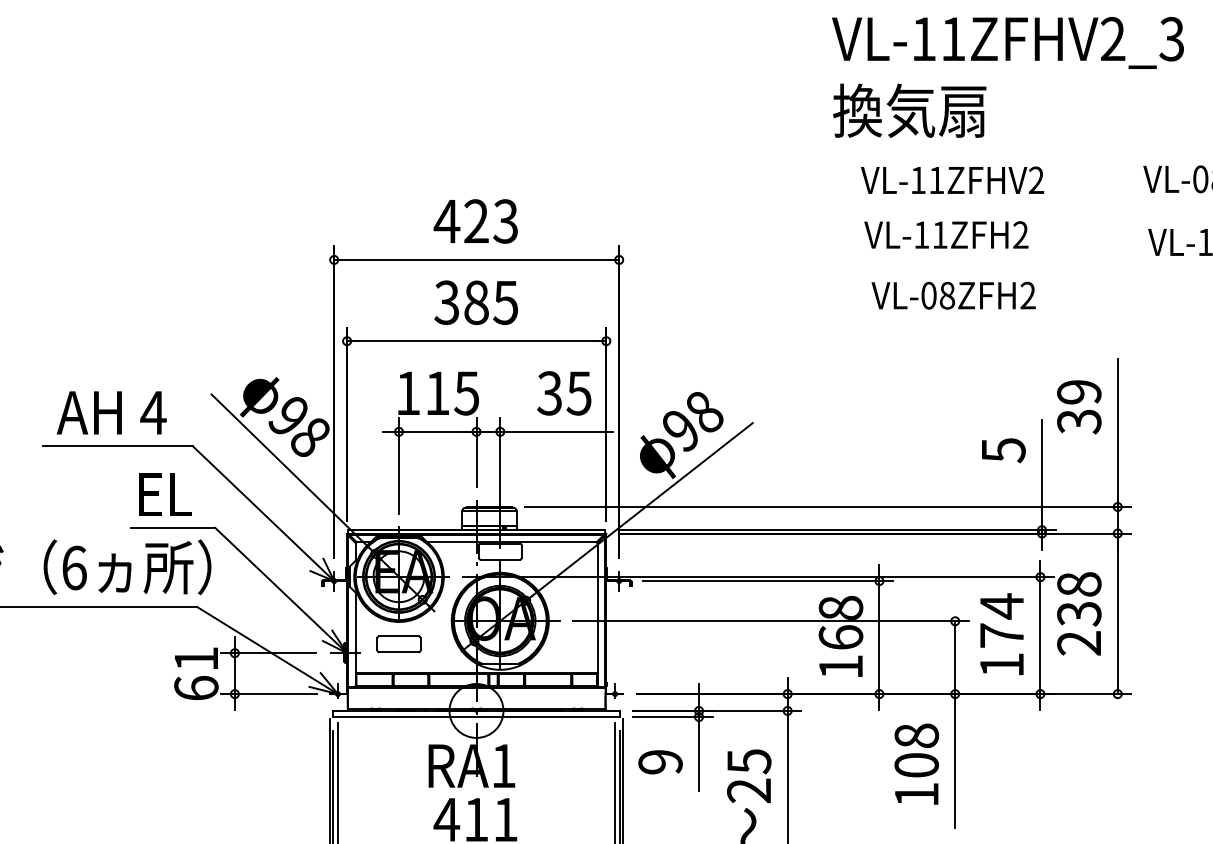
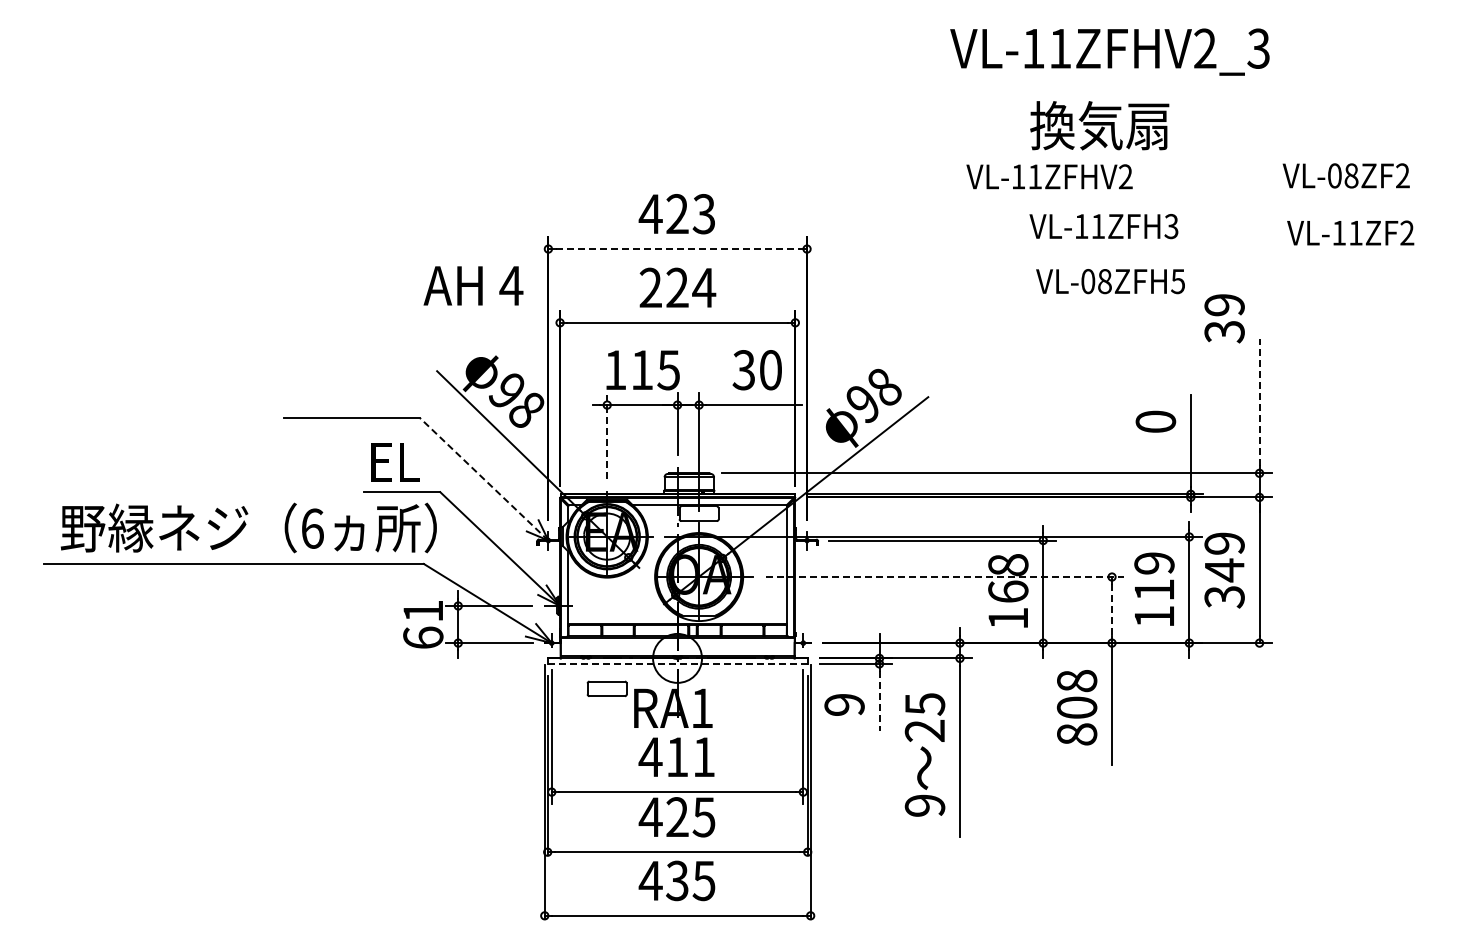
text: (1007, 42) -> (1109, 51), moved
text: (909, 110) -> (1099, 125), moved
text: (952, 179) -> (1049, 176), moved
text: (1020, 235) -> (1171, 226), VL-11ZFH2 -> VL-11ZFH3
line: (476, 260) -> (677, 249), solid -> dashed
text: (1028, 295) -> (1178, 281), VL-08ZFH2 -> VL-08ZFH5
text: (476, 302) -> (677, 287), 385 -> 224
text: (578, 393) -> (770, 370), 35 -> 30
text: (1079, 406) -> (1224, 318), moved
text: (111, 412) -> (473, 285), moved
line: (1117, 428) -> (1259, 402), solid -> dashed
text: (1003, 449) -> (1155, 421), 5 -> 0
line: (399, 465) -> (607, 435), solid -> dashed
line: (263, 513) -> (484, 479), solid -> dashed
text: (1079, 614) -> (1224, 570), 238 -> 349
text: (1002, 619) -> (1154, 575), 174 -> 119
line: (771, 621) -> (945, 577), solid -> dashed
part: (398, 643) -> (606, 688), moved
line: (955, 658) -> (1112, 610), solid -> dashed
line: (477, 716) -> (678, 663), solid -> dashed
line: (699, 758) -> (879, 701), solid -> dashed
text: (917, 794) -> (1077, 734), 108 -> 808

